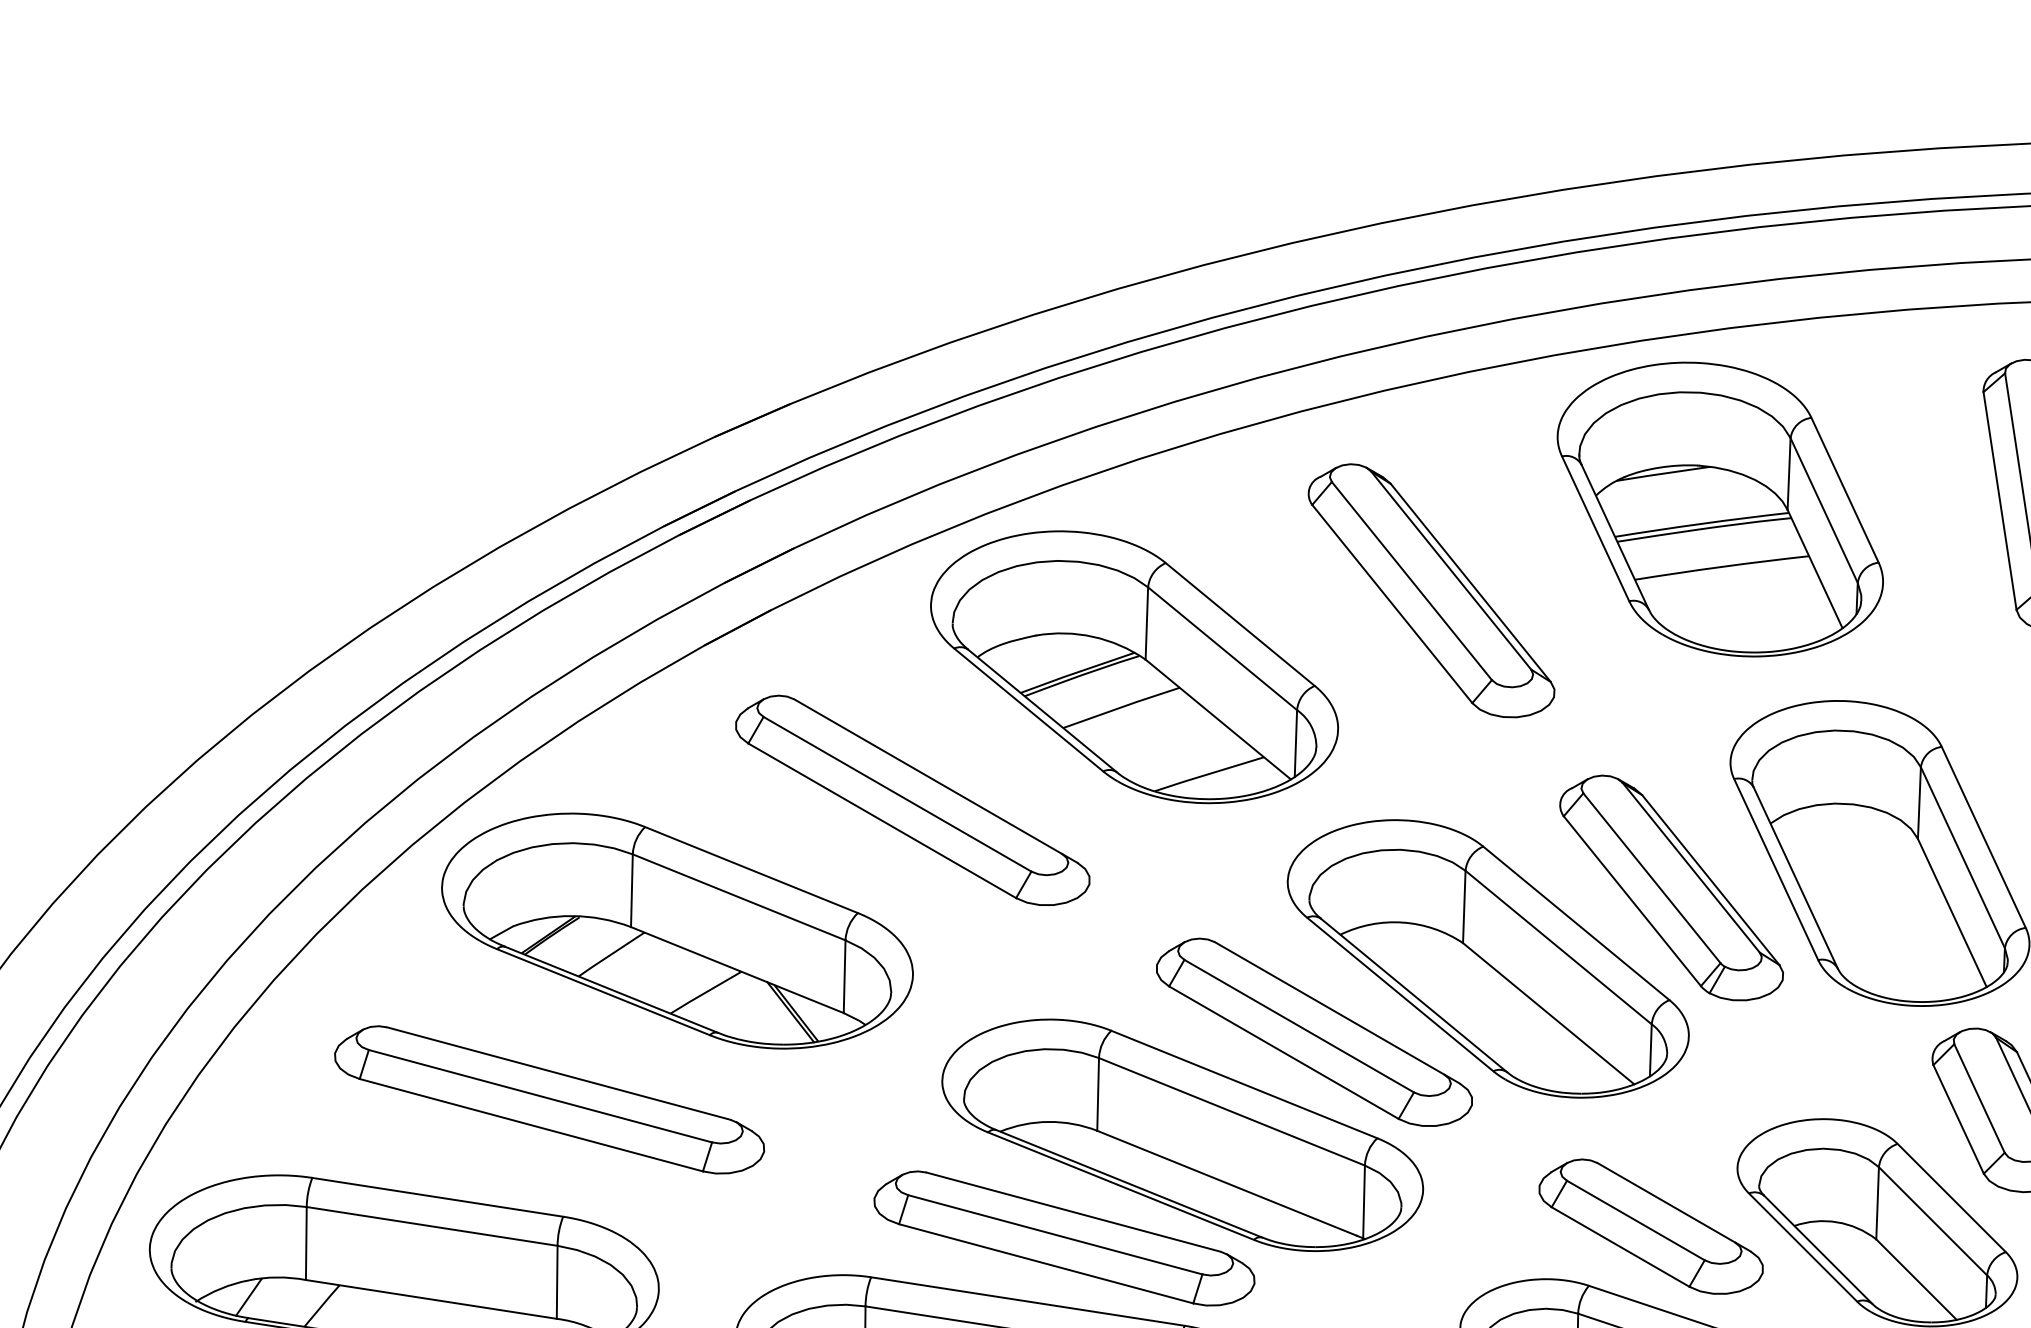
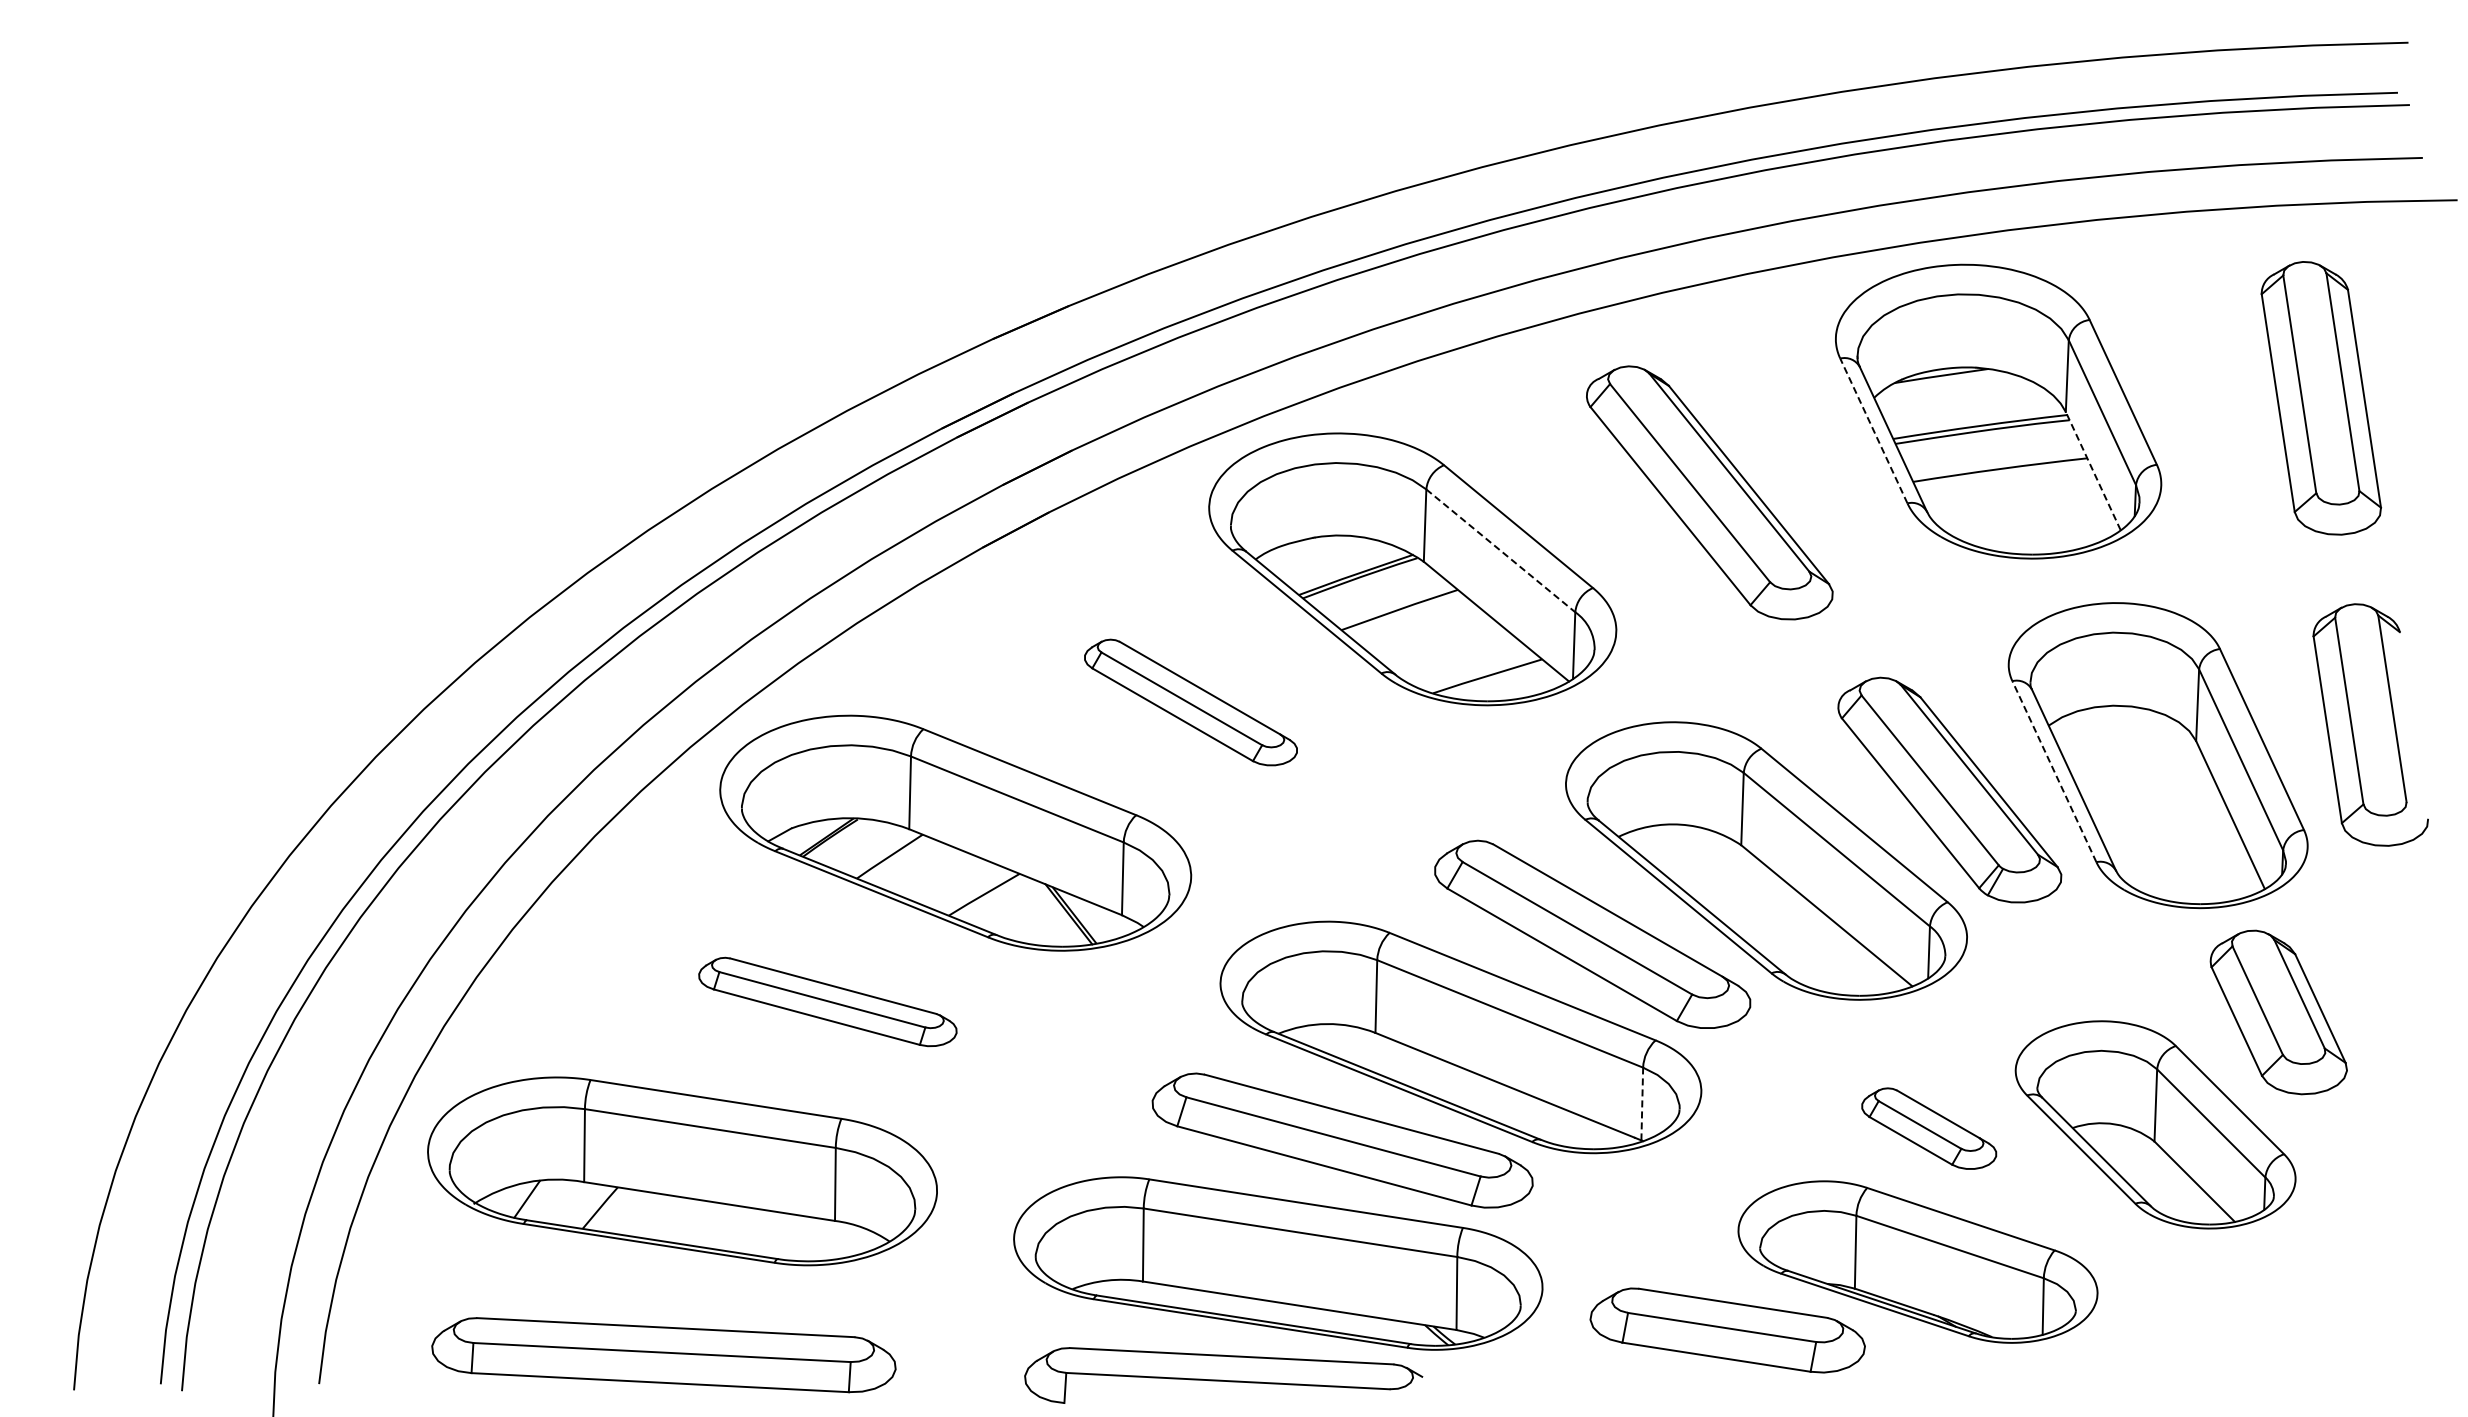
line: (1595, 528) -> (1873, 430), solid -> dashed
line: (1815, 568) -> (2093, 470), solid -> dashed
line: (1222, 648) -> (1500, 550), solid -> dashed
part: (912, 800) -> (1190, 702), size x0.6
line: (1776, 869) -> (2054, 771), solid -> dashed
part: (549, 1099) -> (827, 1001), size x0.6
line: (1364, 1201) -> (1642, 1103), solid -> dashed
part: (1650, 1226) -> (1928, 1128), size x0.6

